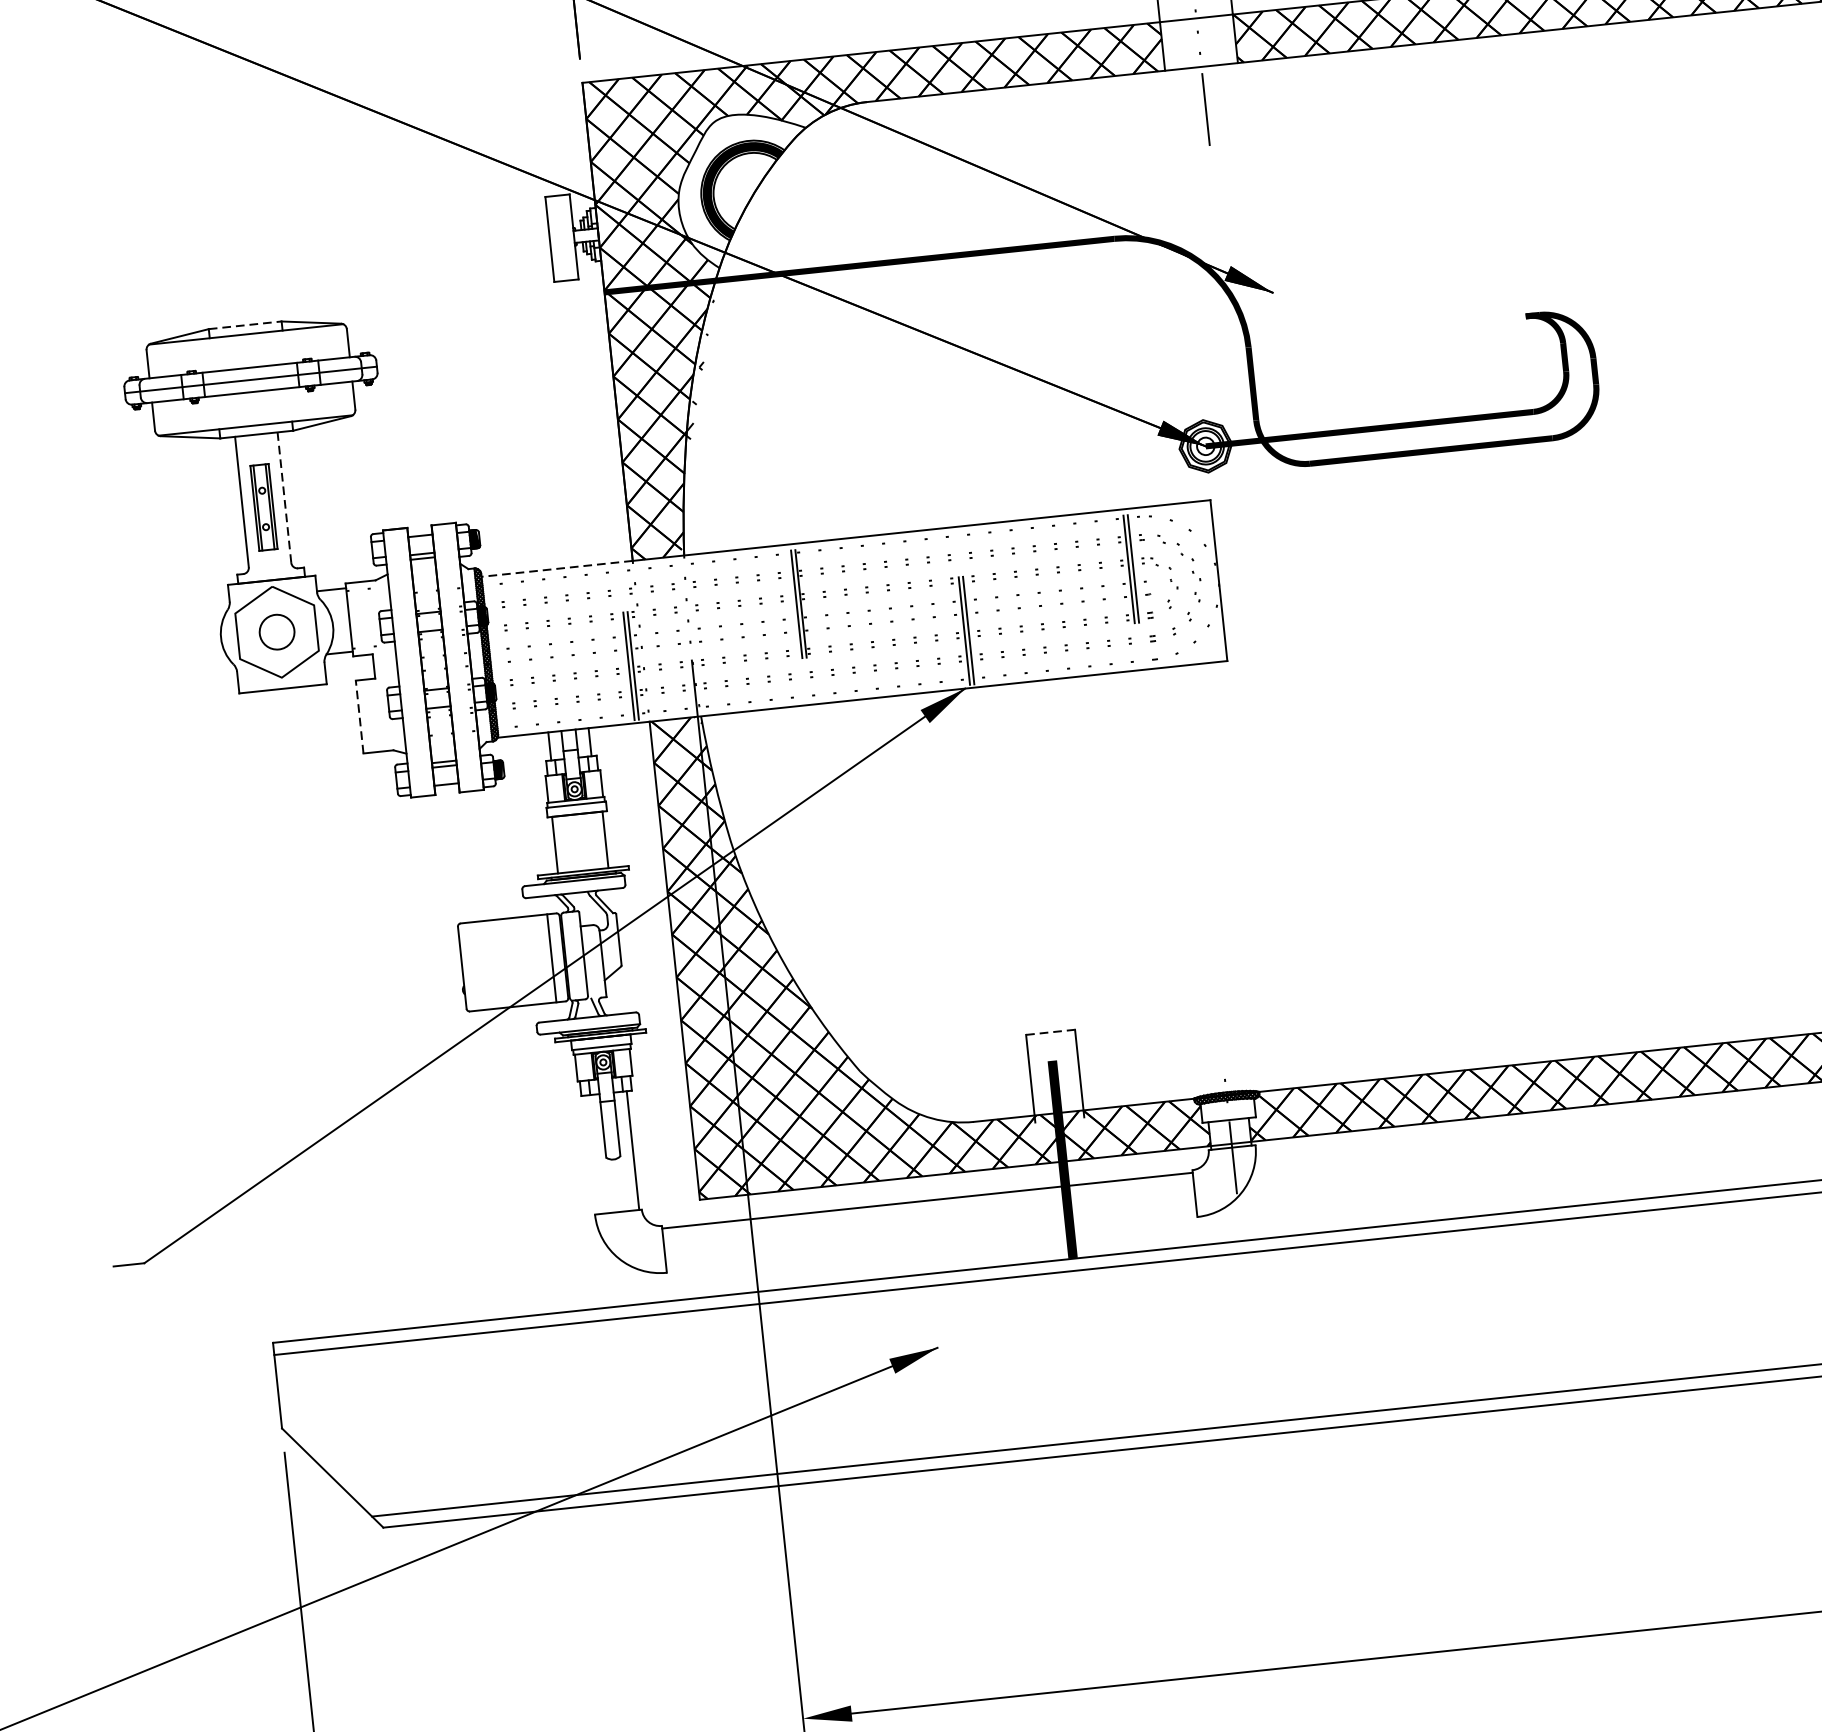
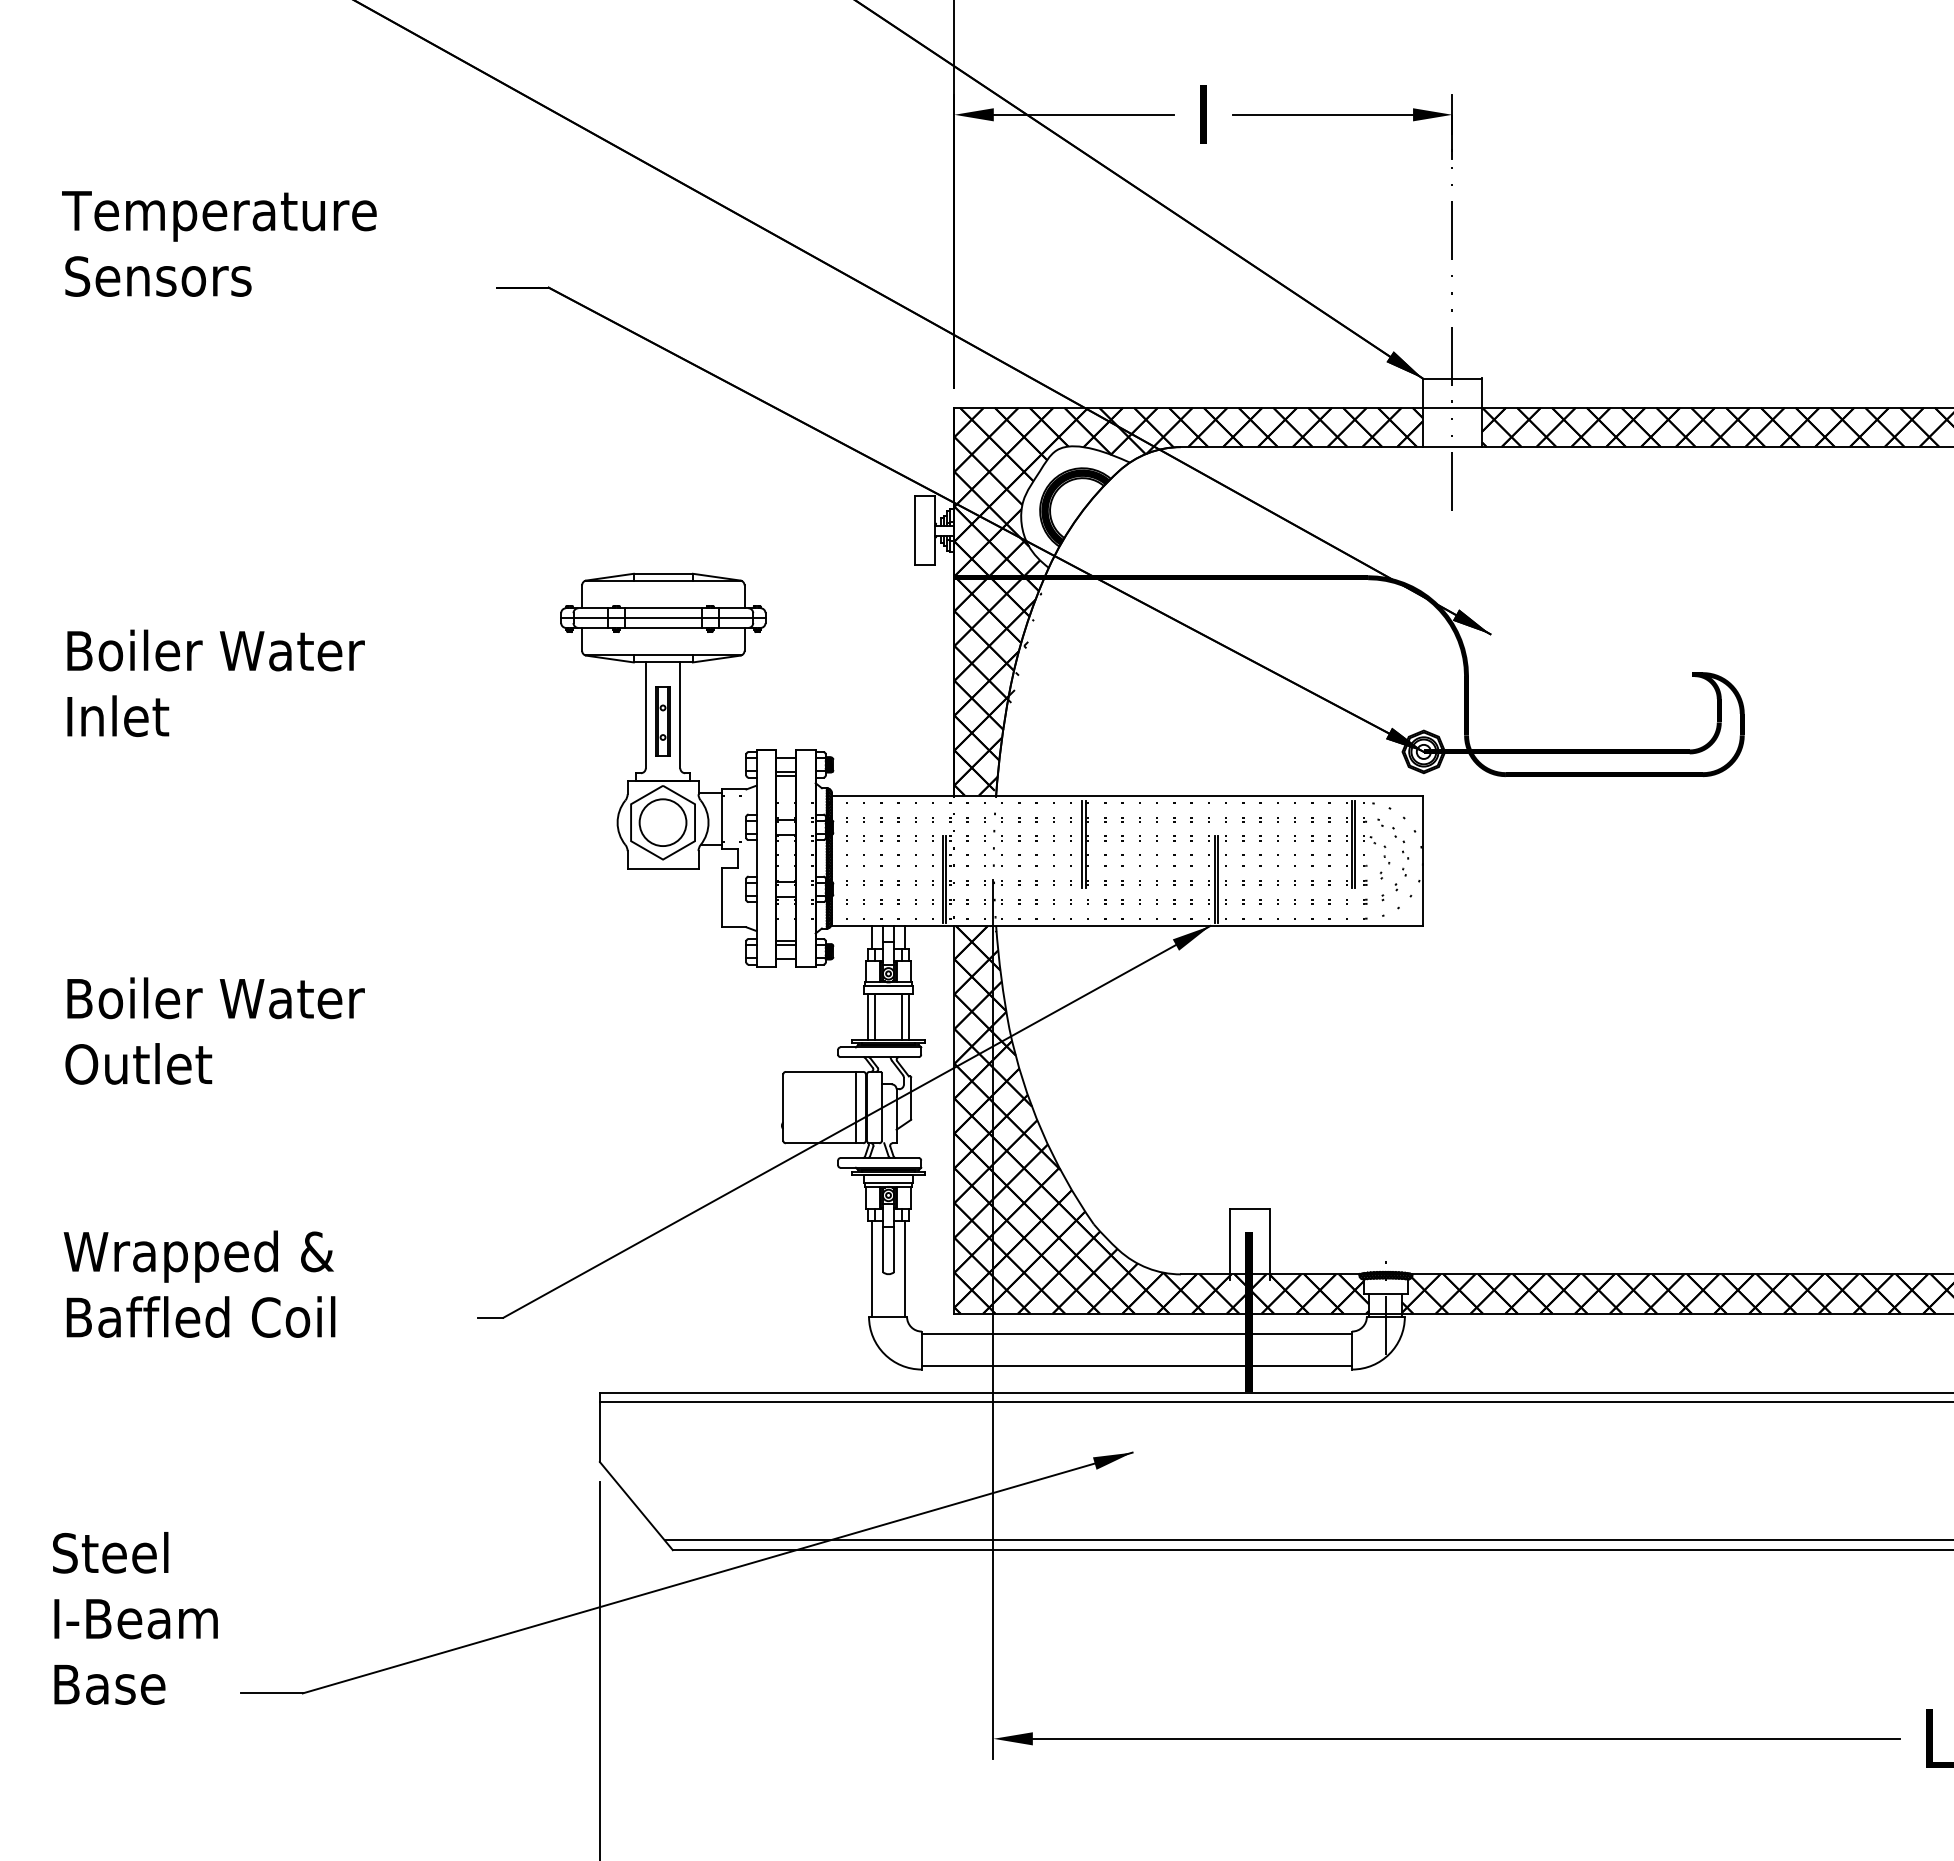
line: (245, 324) -> (663, 573), dashed -> solid
line: (284, 497) -> (680, 715), dashed -> solid
line: (556, 568) -> (892, 795), dashed -> solid
circle: (276, 632) -> (662, 822), size x1.67
line: (360, 716) -> (722, 897), dashed -> solid
line: (596, 840) -> (901, 1016), added
line: (564, 843) -> (875, 1016), added
line: (1050, 1033) -> (1249, 1209), dashed -> solid
line: (593, 1154) -> (872, 1268), added
line: (931, 1241) -> (1136, 1366), added

